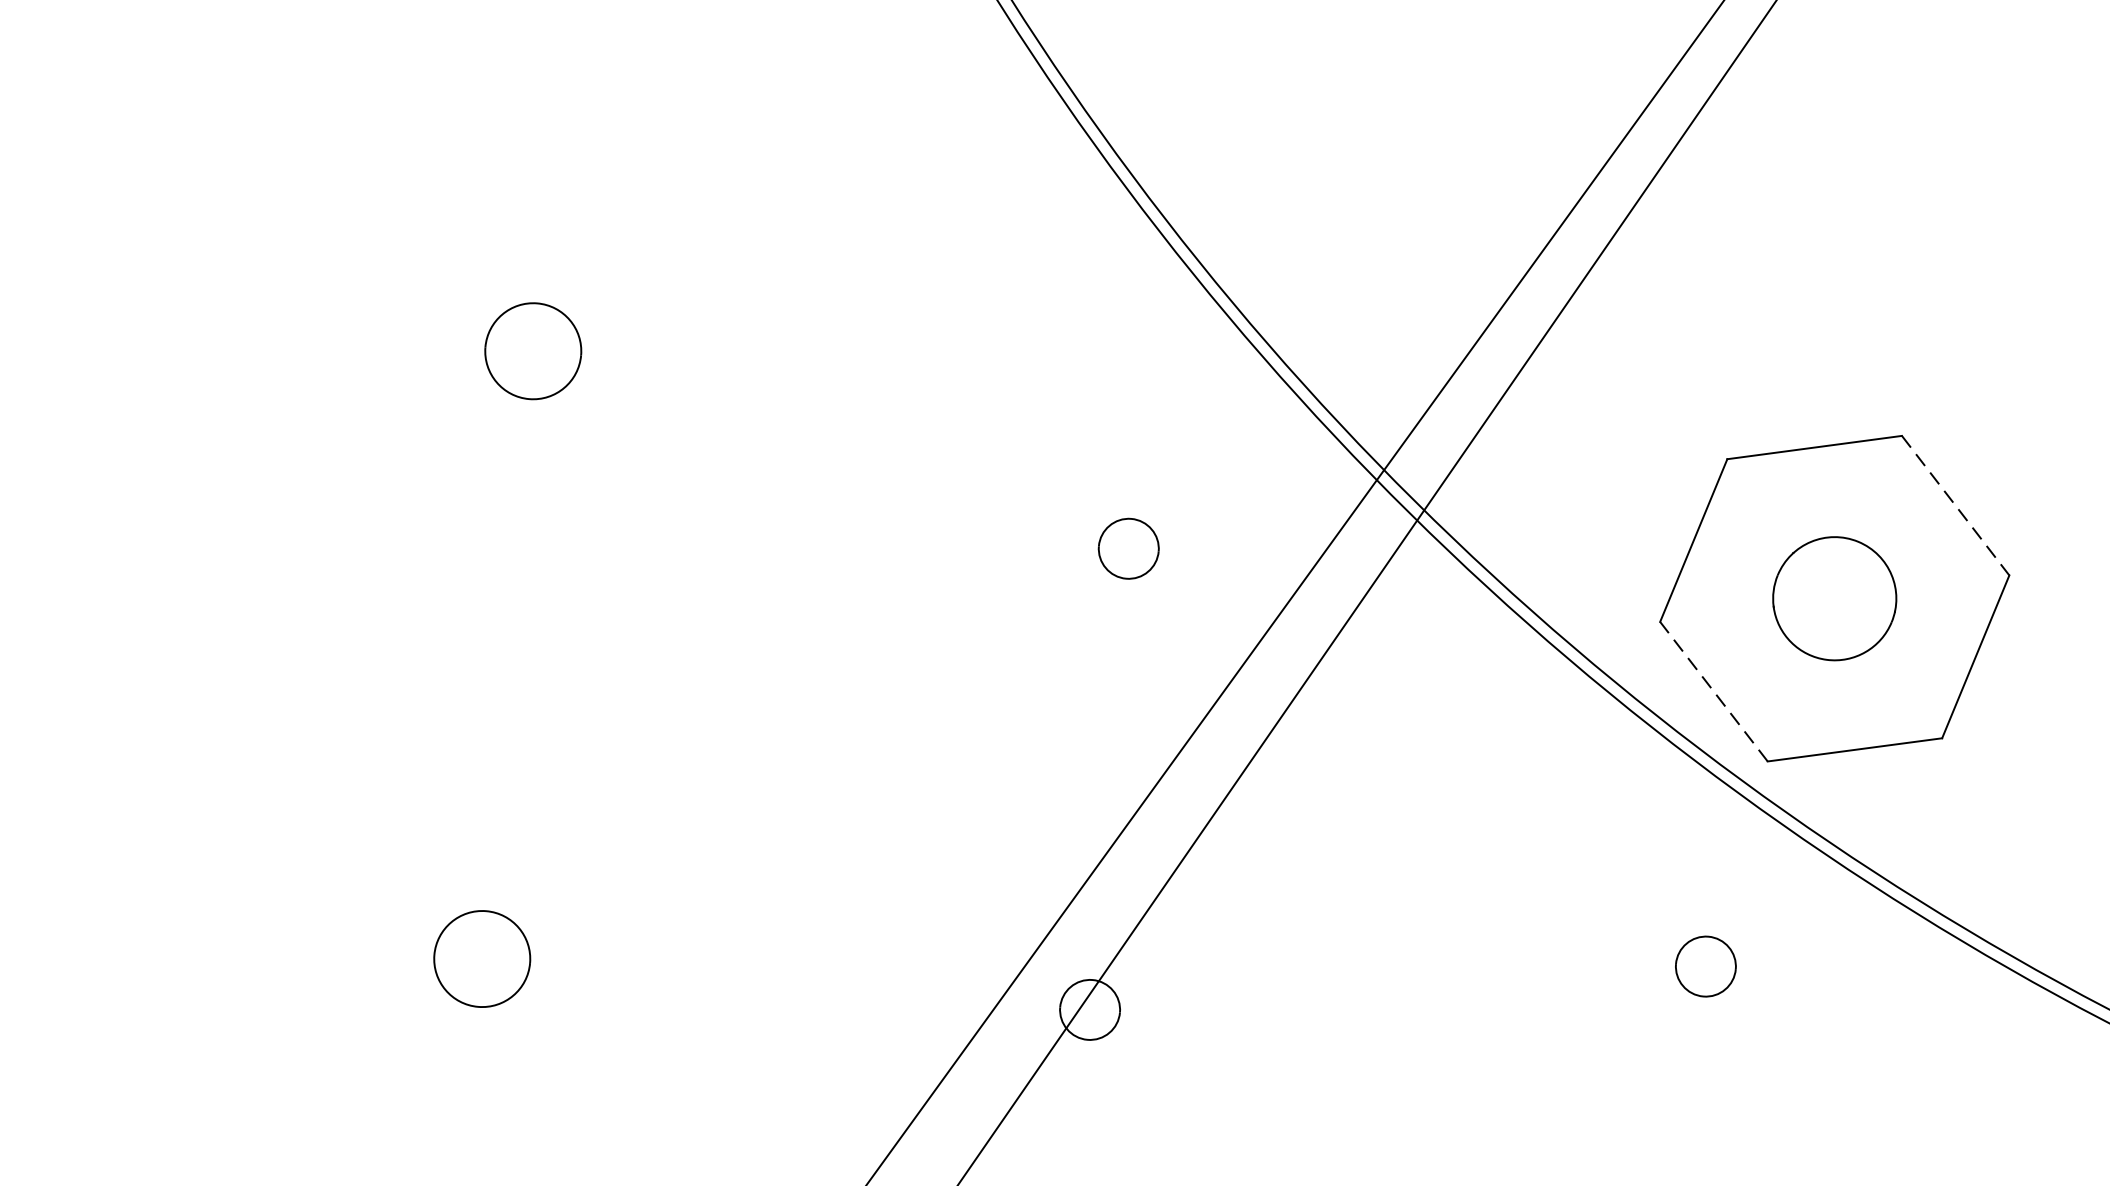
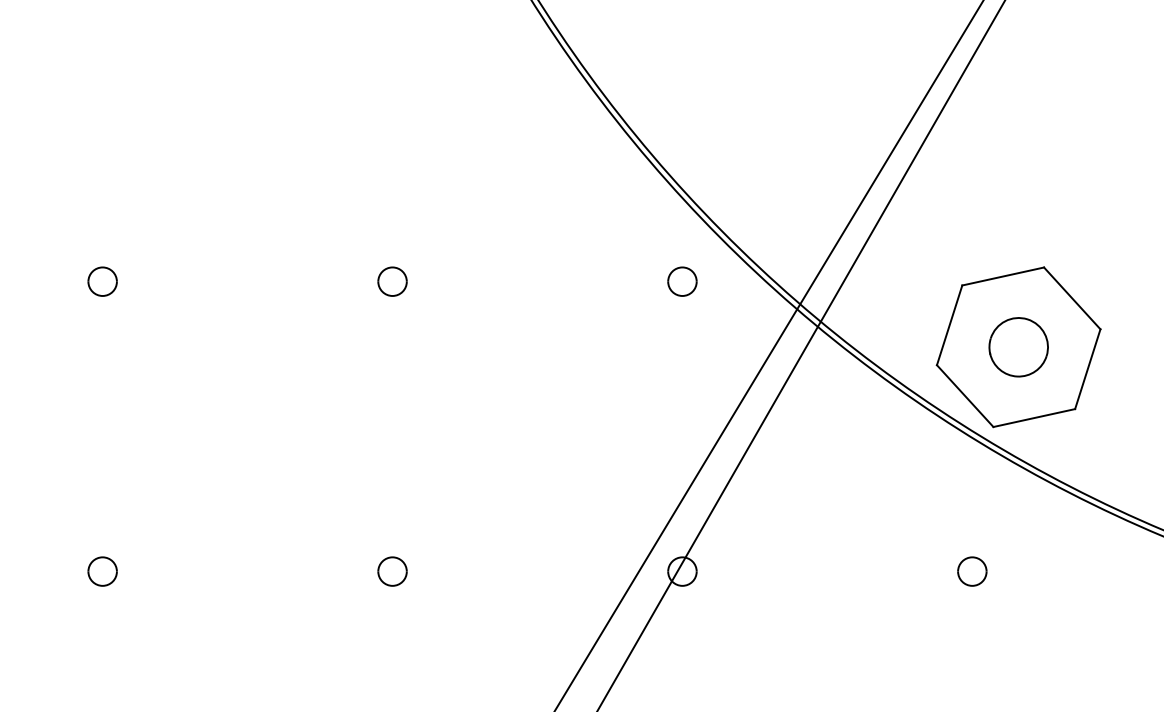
part: (533, 350) -> (392, 281), size x0.62
line: (1956, 505) -> (1072, 298), dashed -> solid
part: (1128, 548) -> (682, 281), moved
line: (1714, 692) -> (965, 396), dashed -> solid
part: (482, 958) -> (392, 571), size x0.62
part: (1706, 966) -> (972, 571), moved

